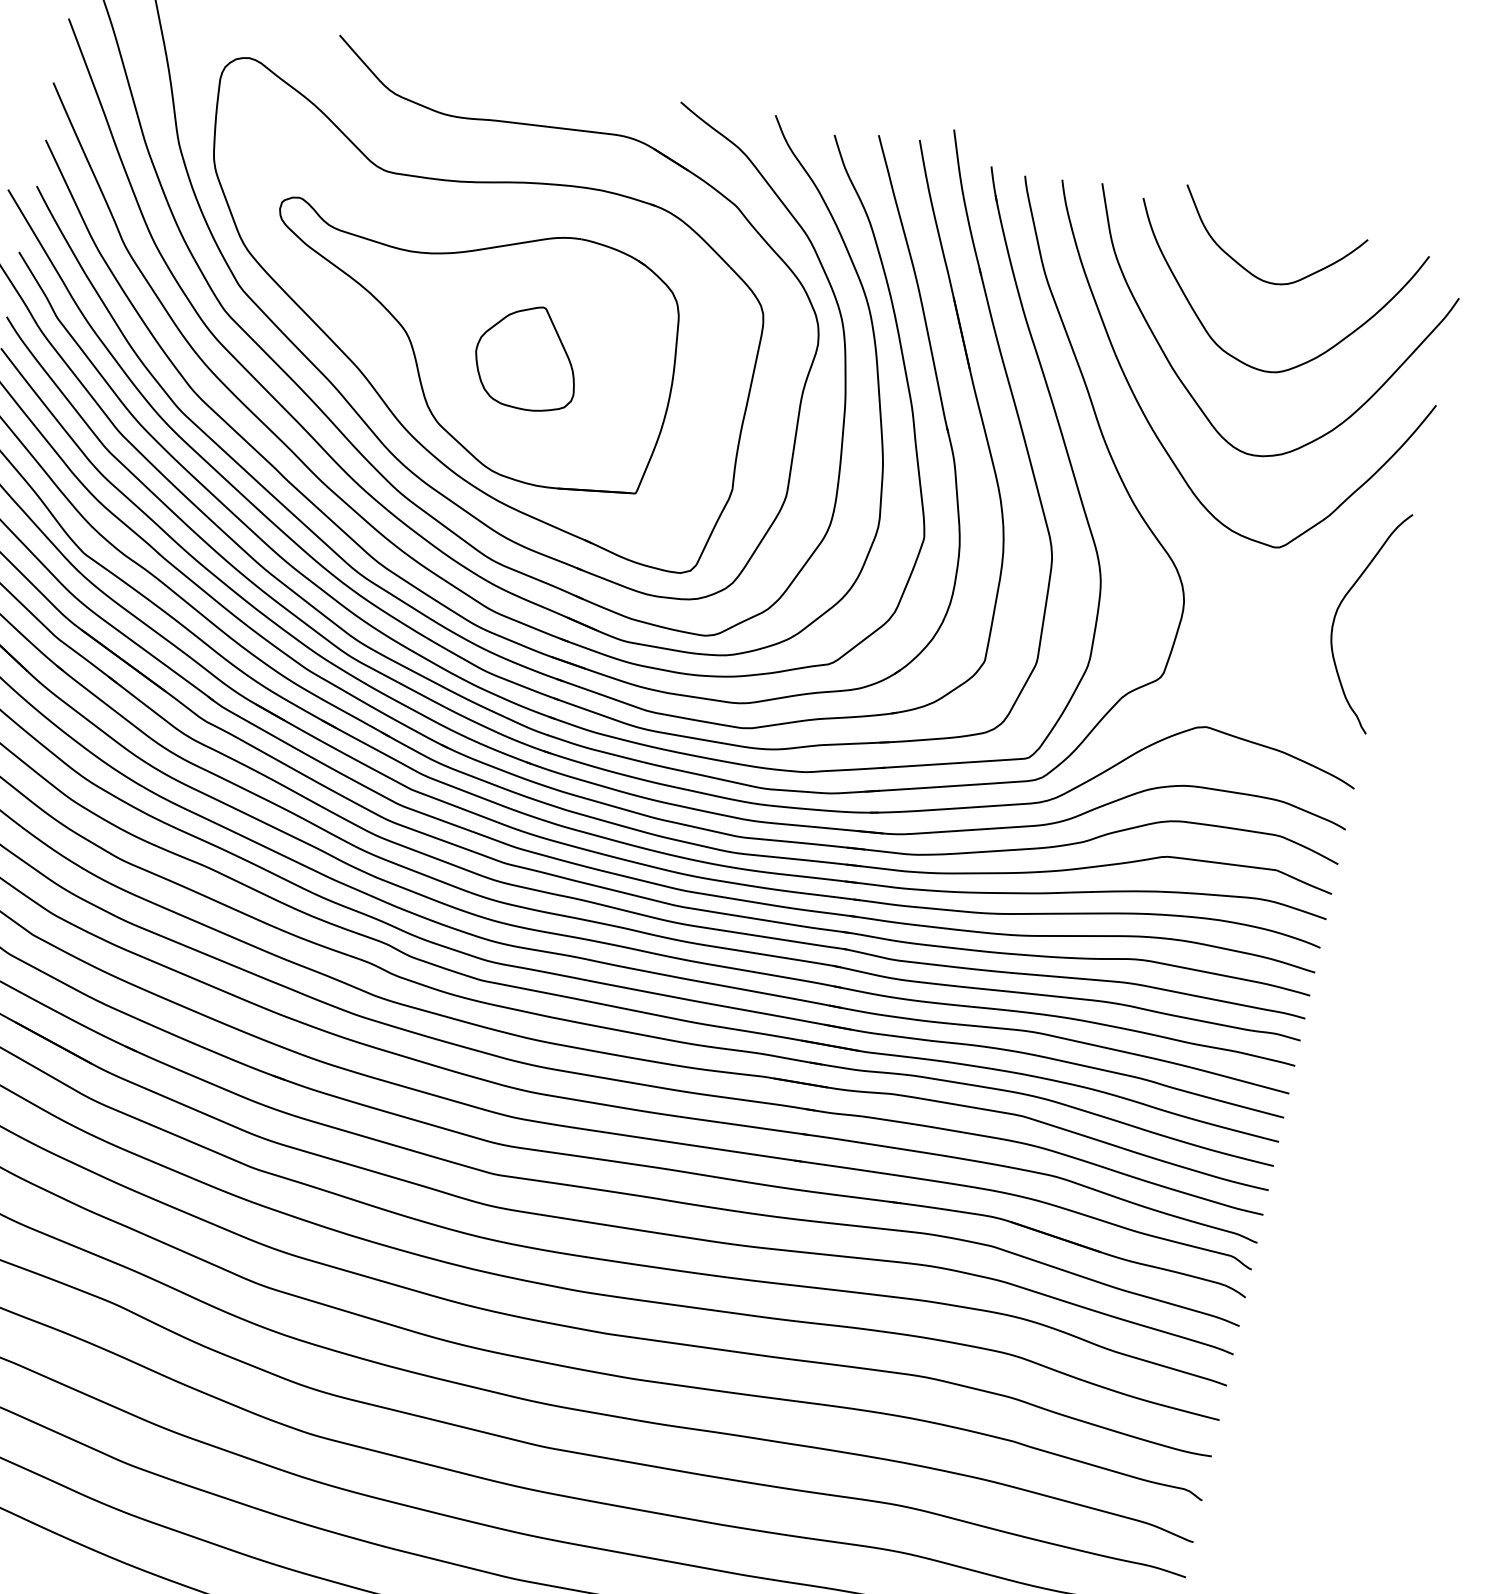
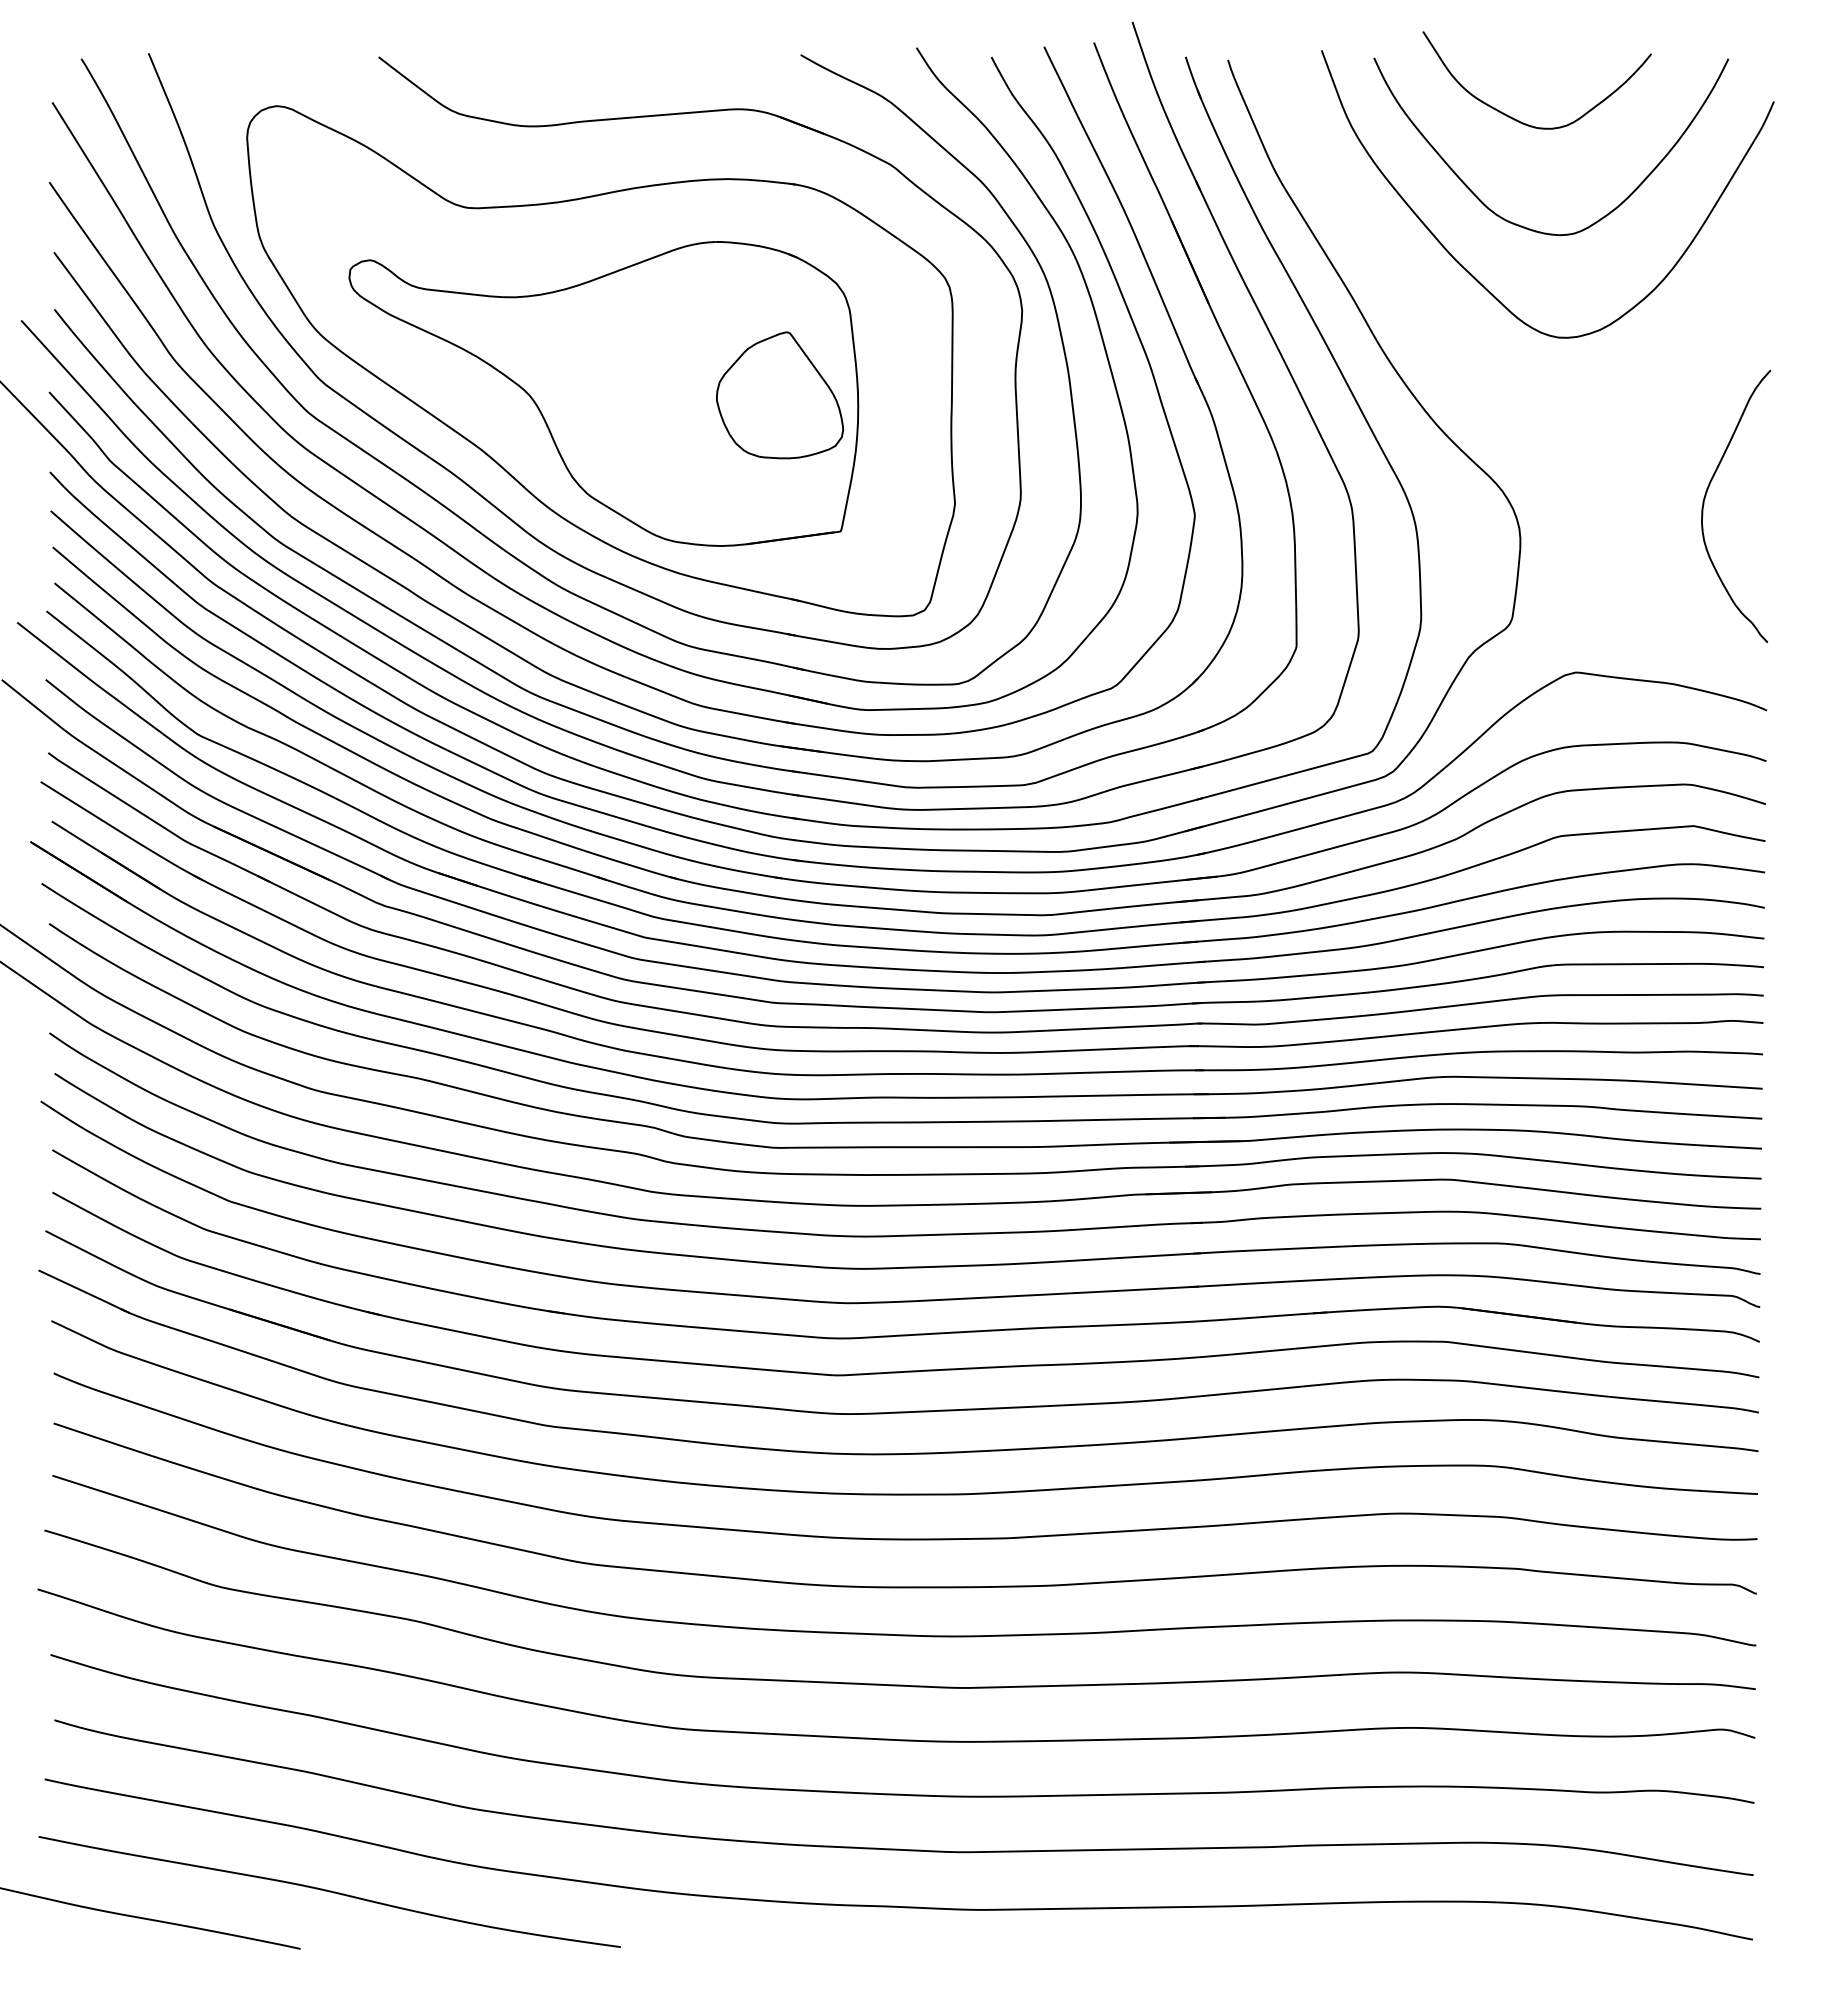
part: (528, 357) -> (780, 395), moved
curve: (1149, 421) -> (1434, 322), removed

